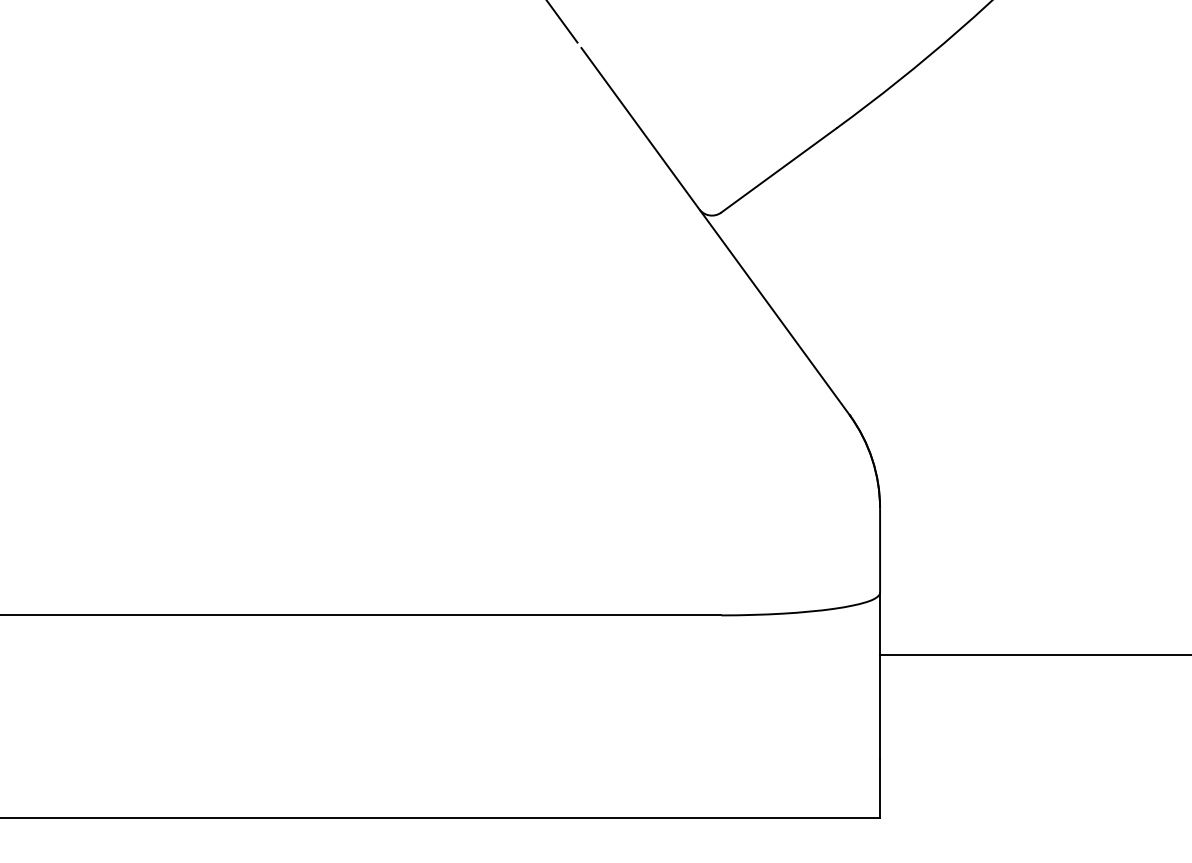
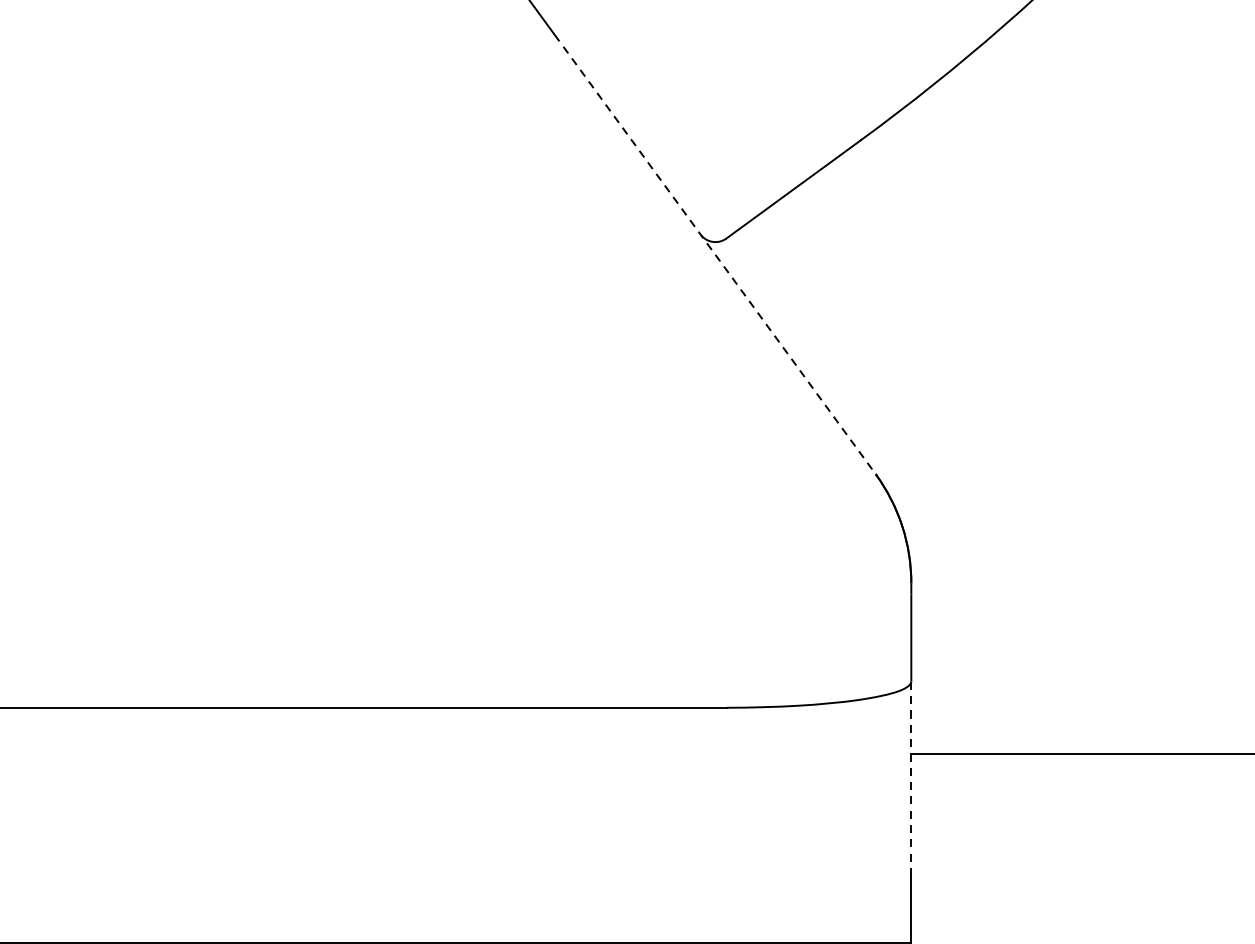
line: (715, 231) -> (719, 260), solid -> dashed
line: (880, 676) -> (911, 778), solid -> dashed

